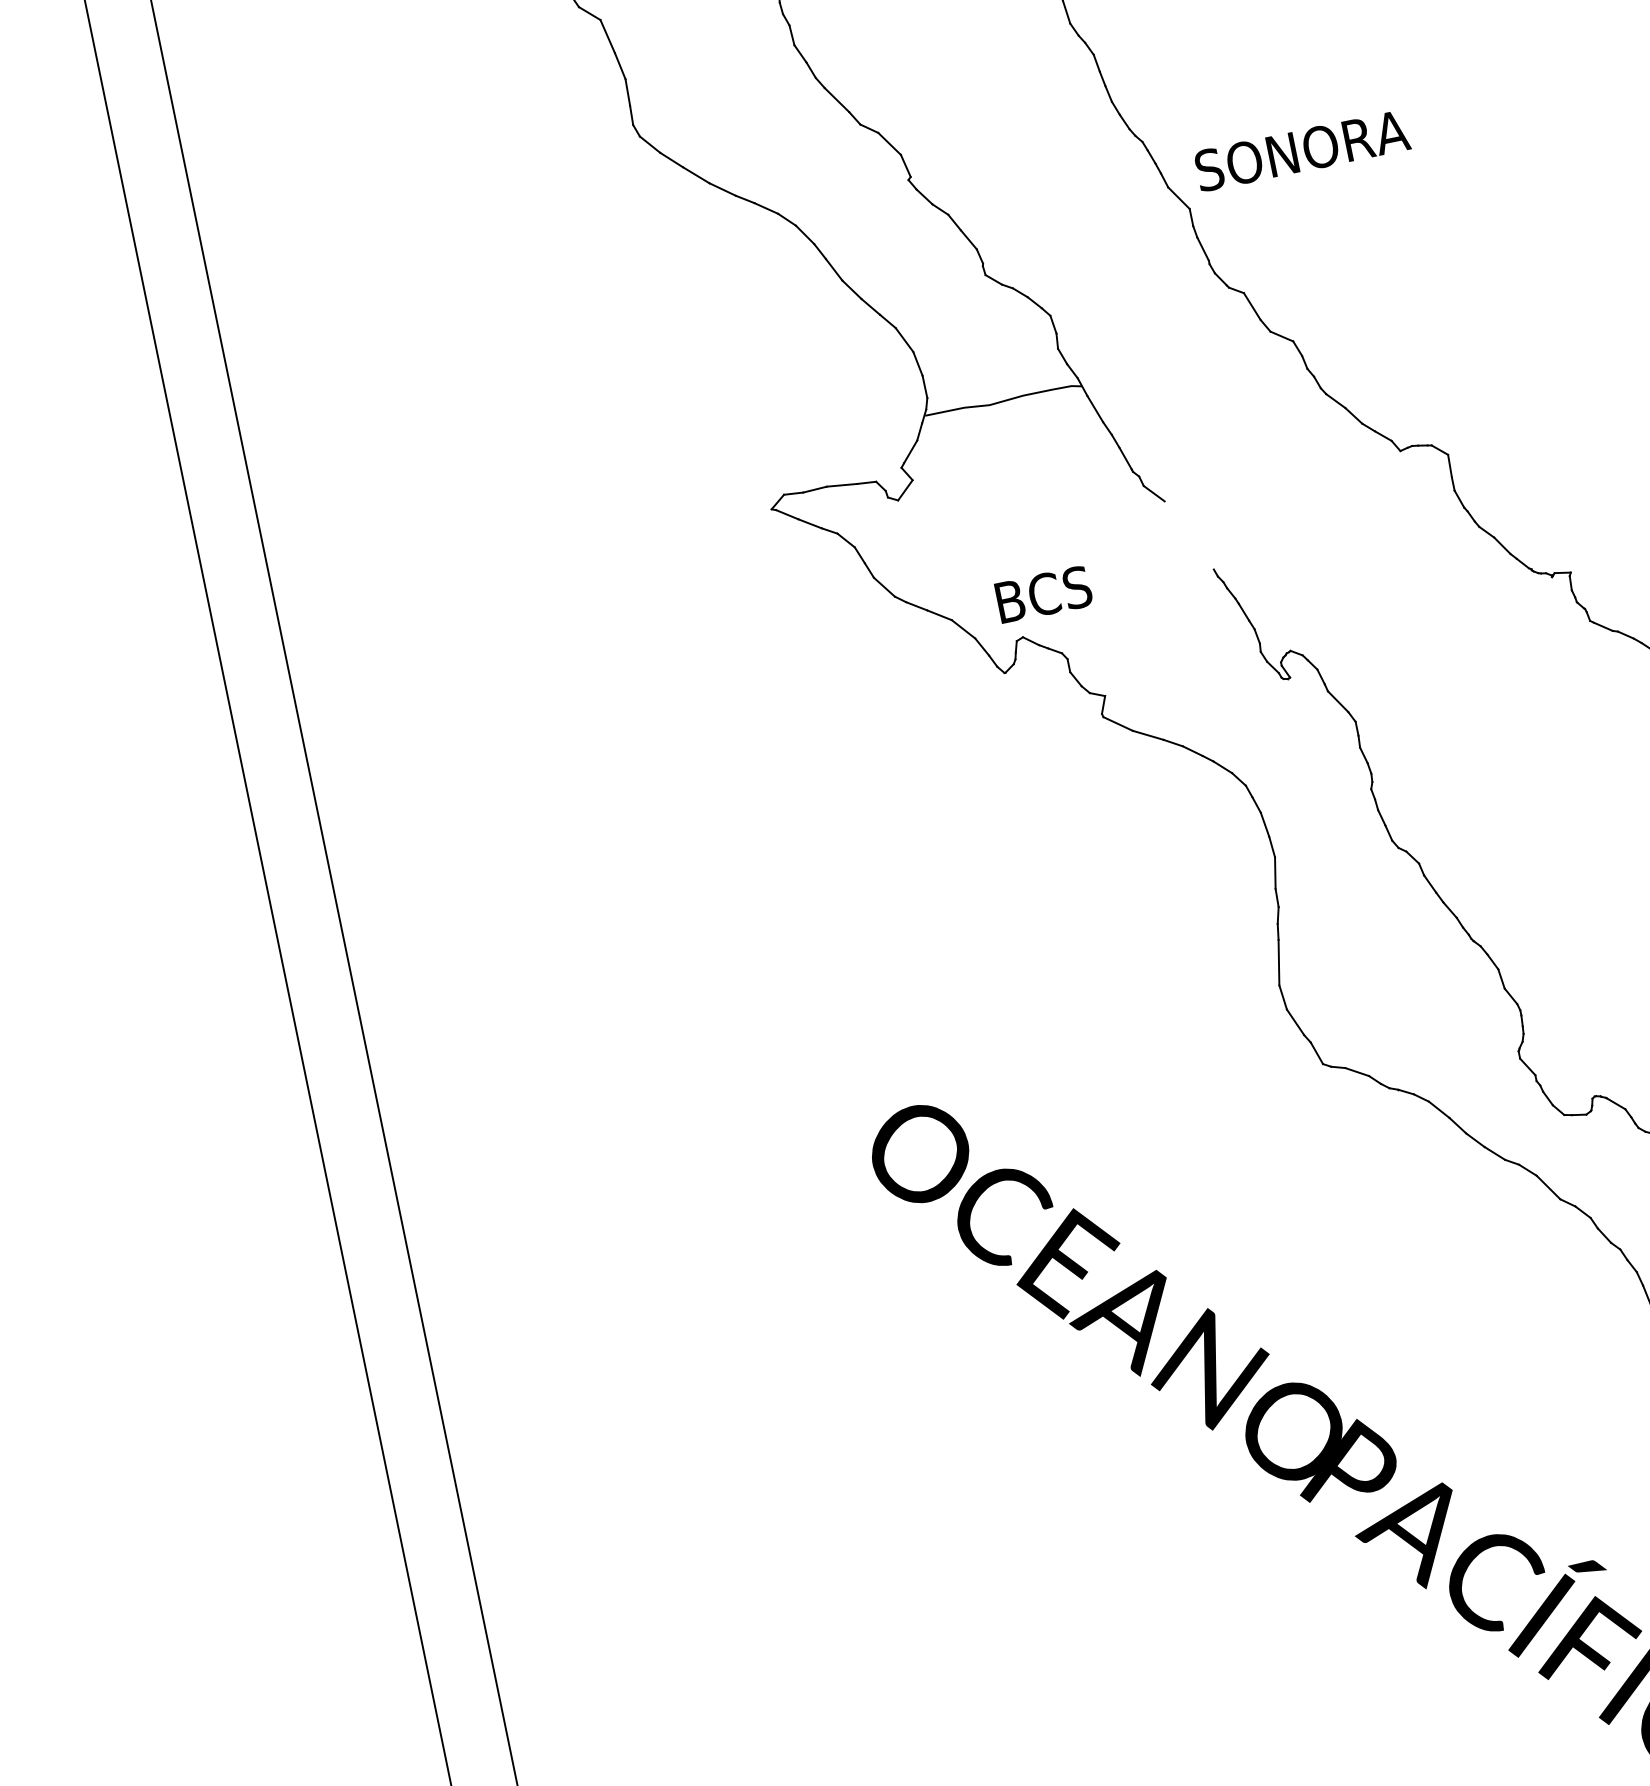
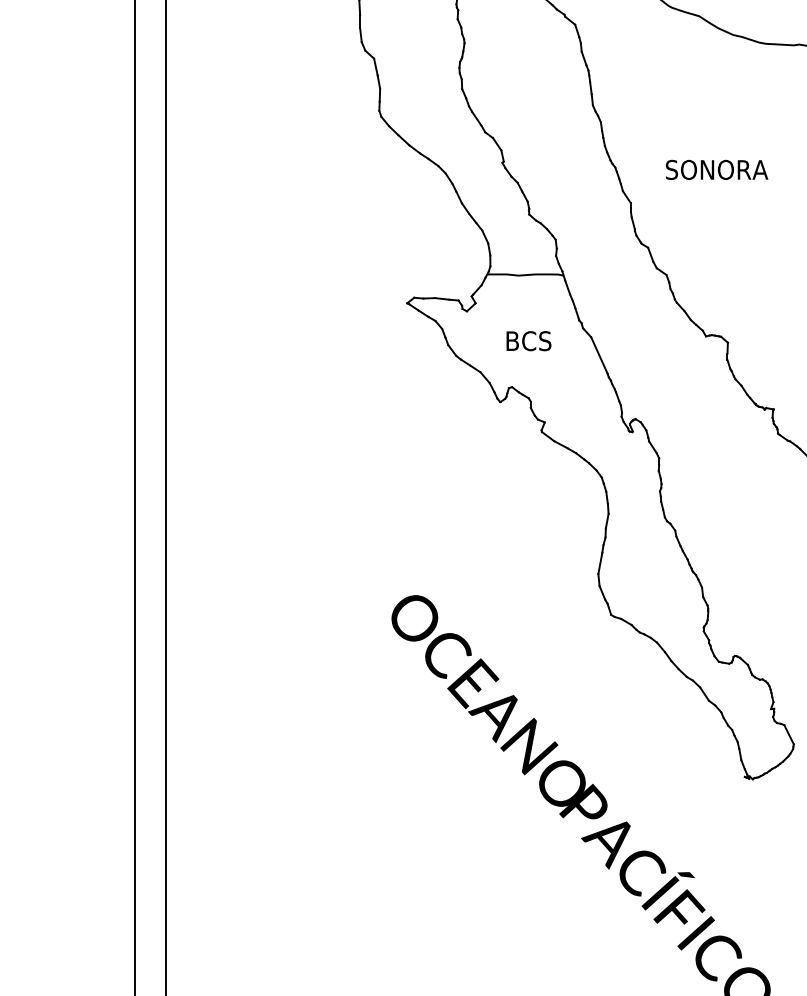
text: (1301, 150) -> (716, 169), moved
line: (1189, 535) -> (599, 355), added
text: (1043, 595) -> (528, 341), moved

